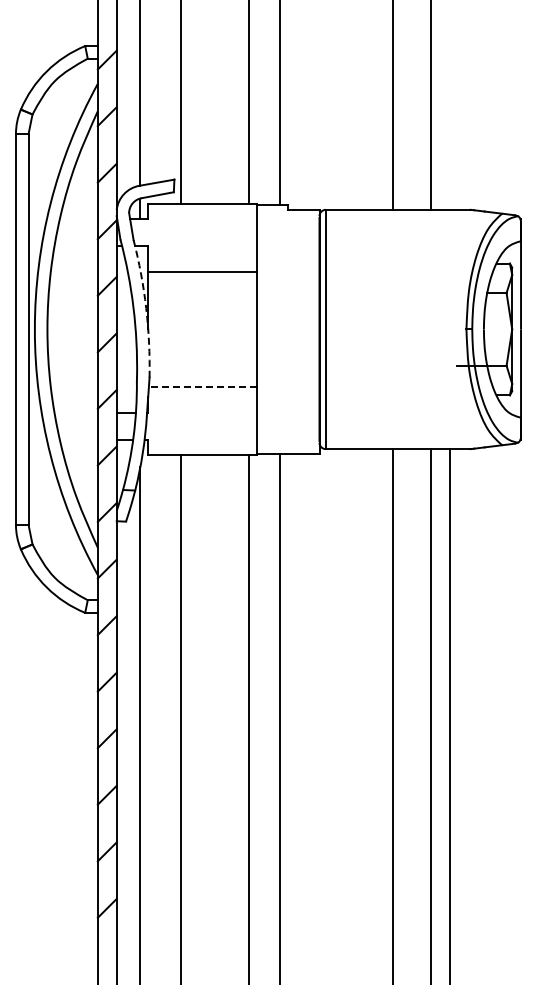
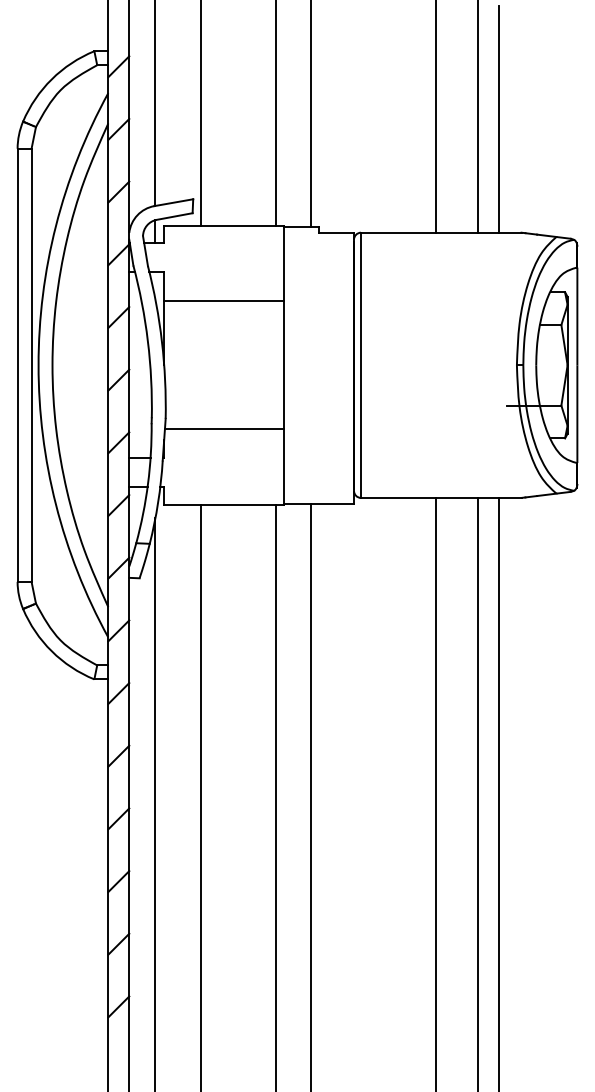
line: (450, 107) -> (499, 119), added
arc: (146, 308) -> (162, 342), dashed -> solid
line: (202, 387) -> (224, 429), dashed -> solid

